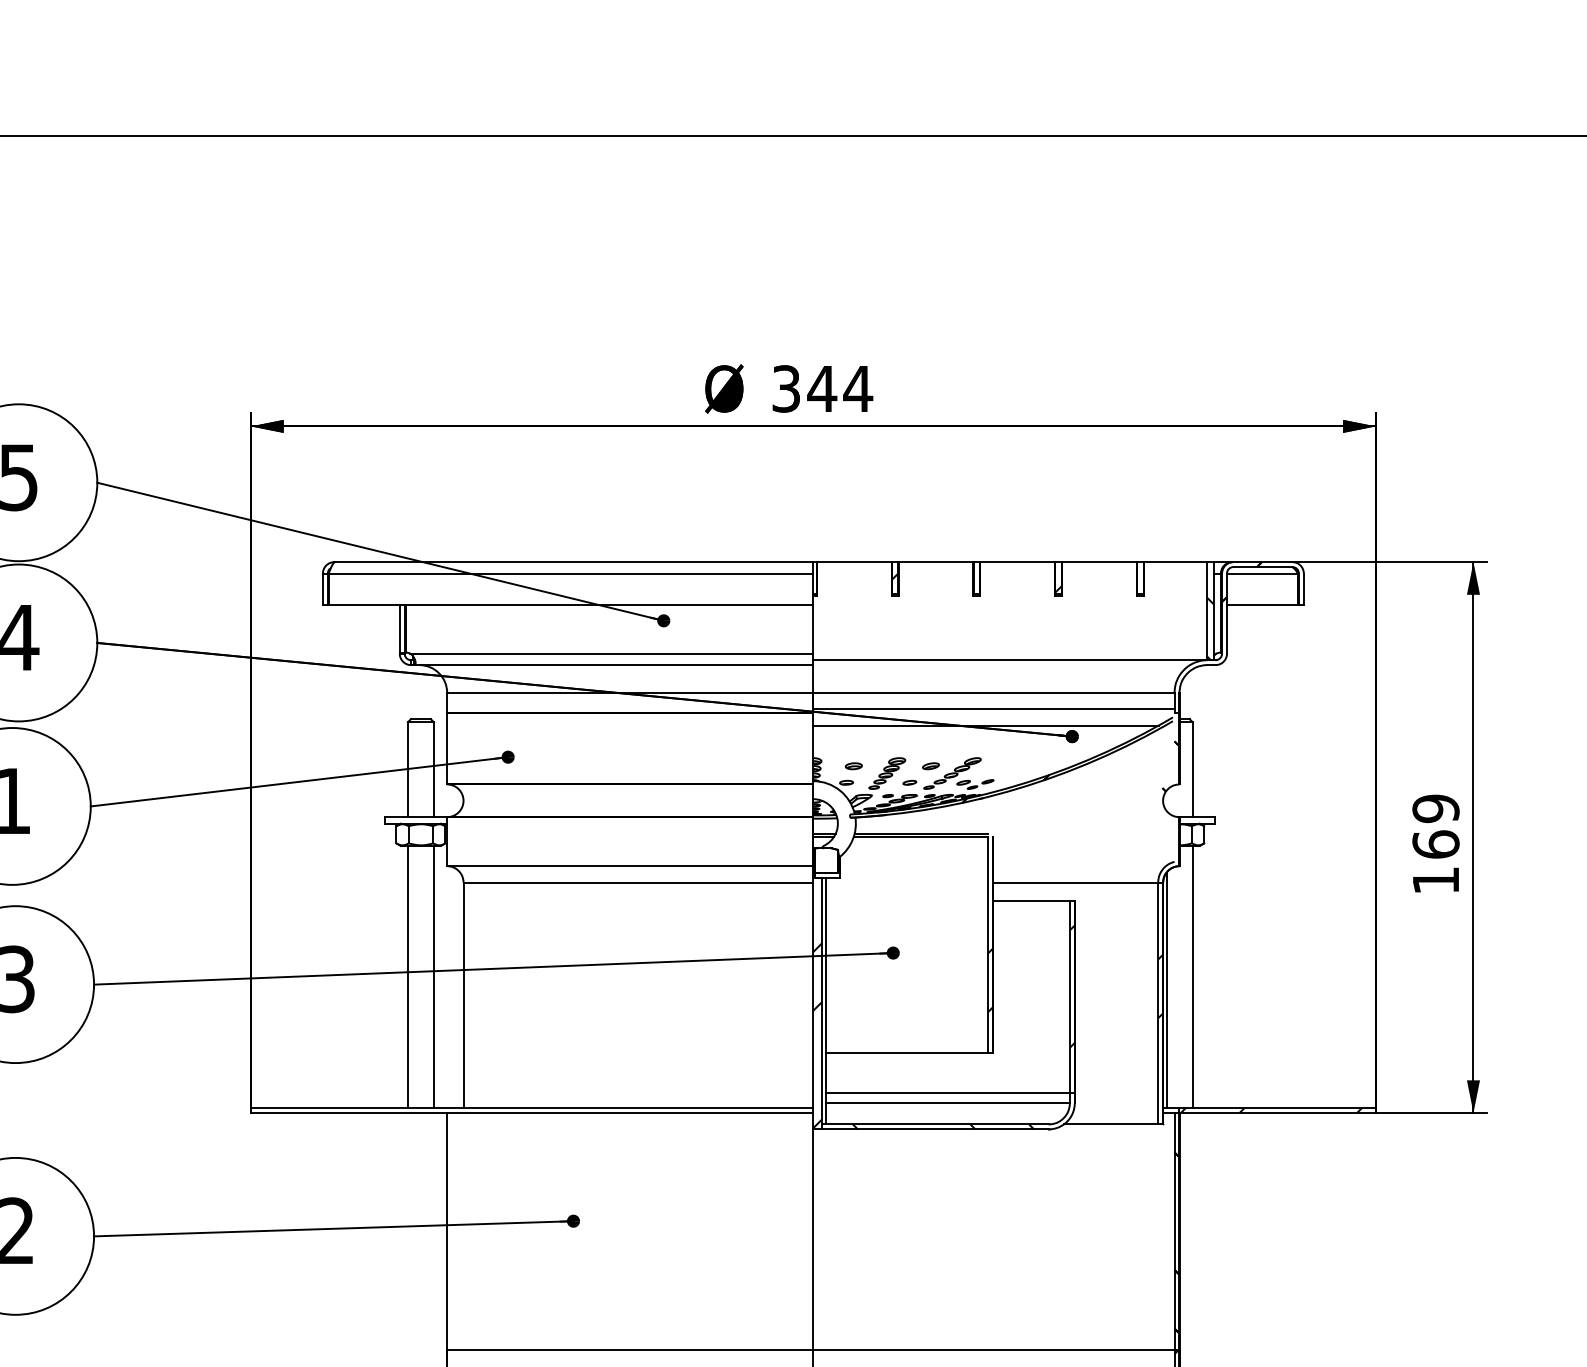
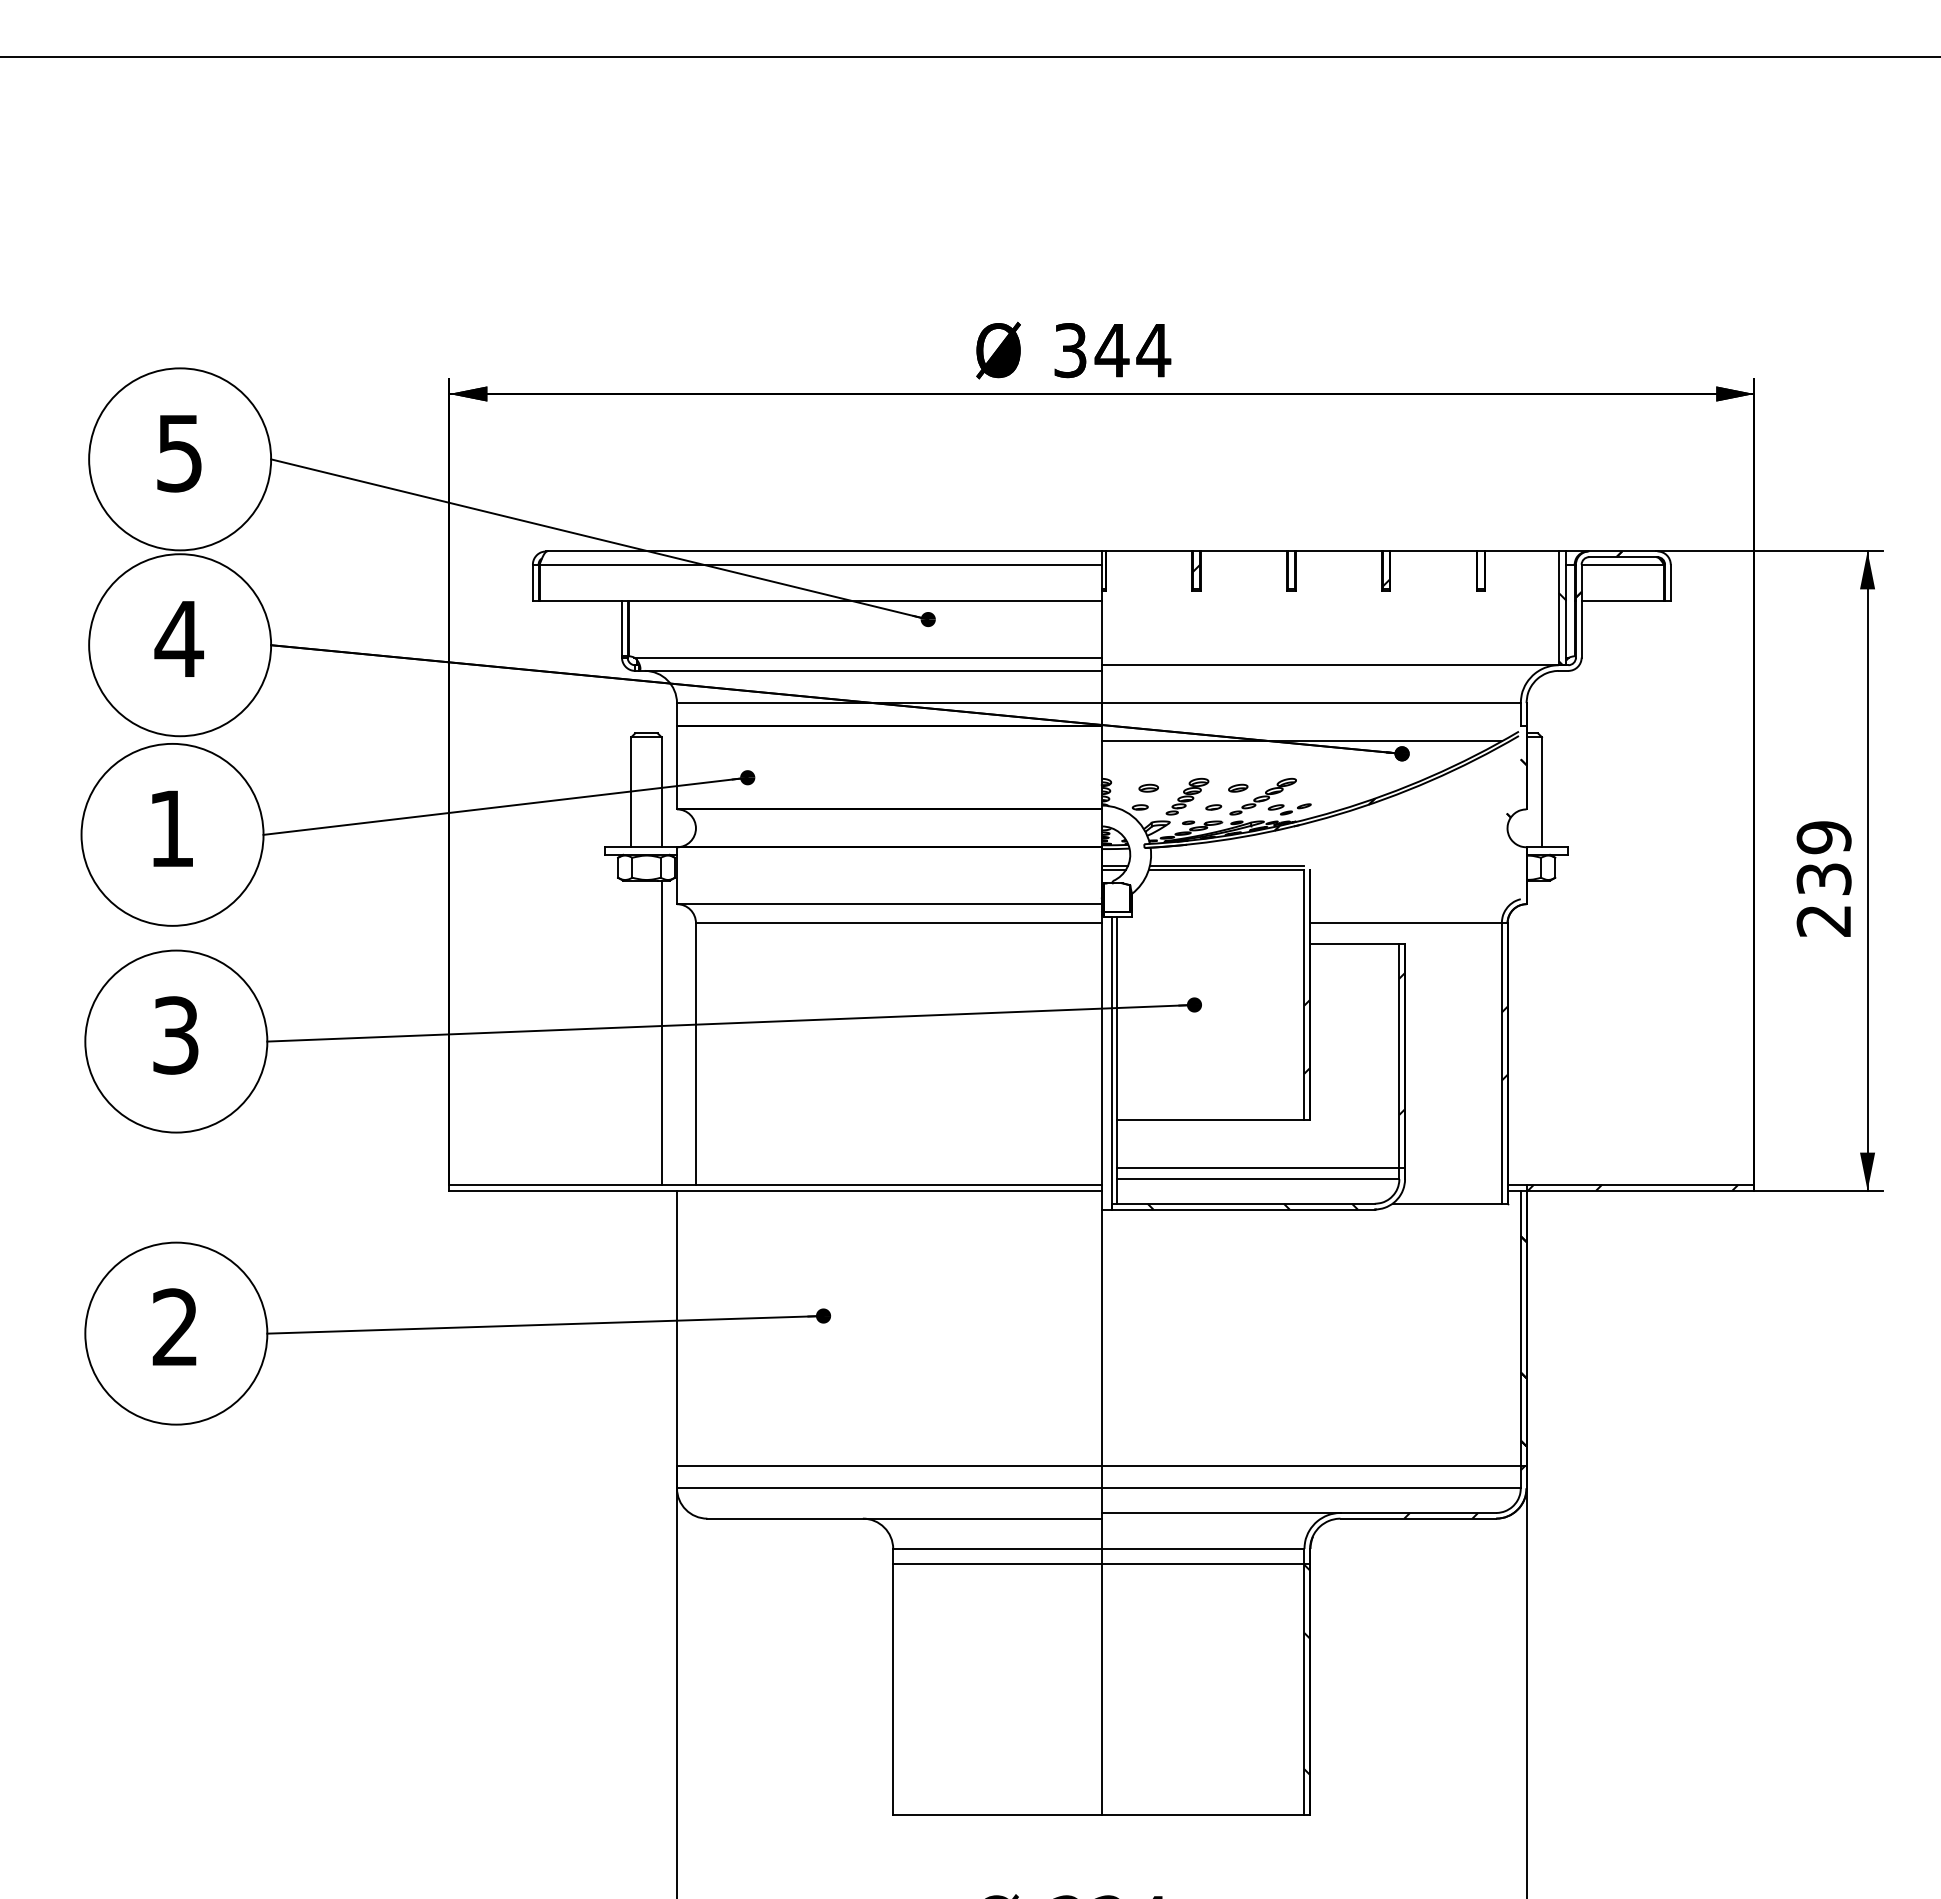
line: (993, 709) -> (1310, 722), removed
text: (1435, 862) -> (1823, 899), 169 -> 239
line: (407, 976) -> (631, 1032), removed
line: (1193, 976) -> (1542, 1032), removed
line: (1166, 989) -> (1511, 1047), removed
hatch: (817, 1035) -> (1106, 1100), removed

